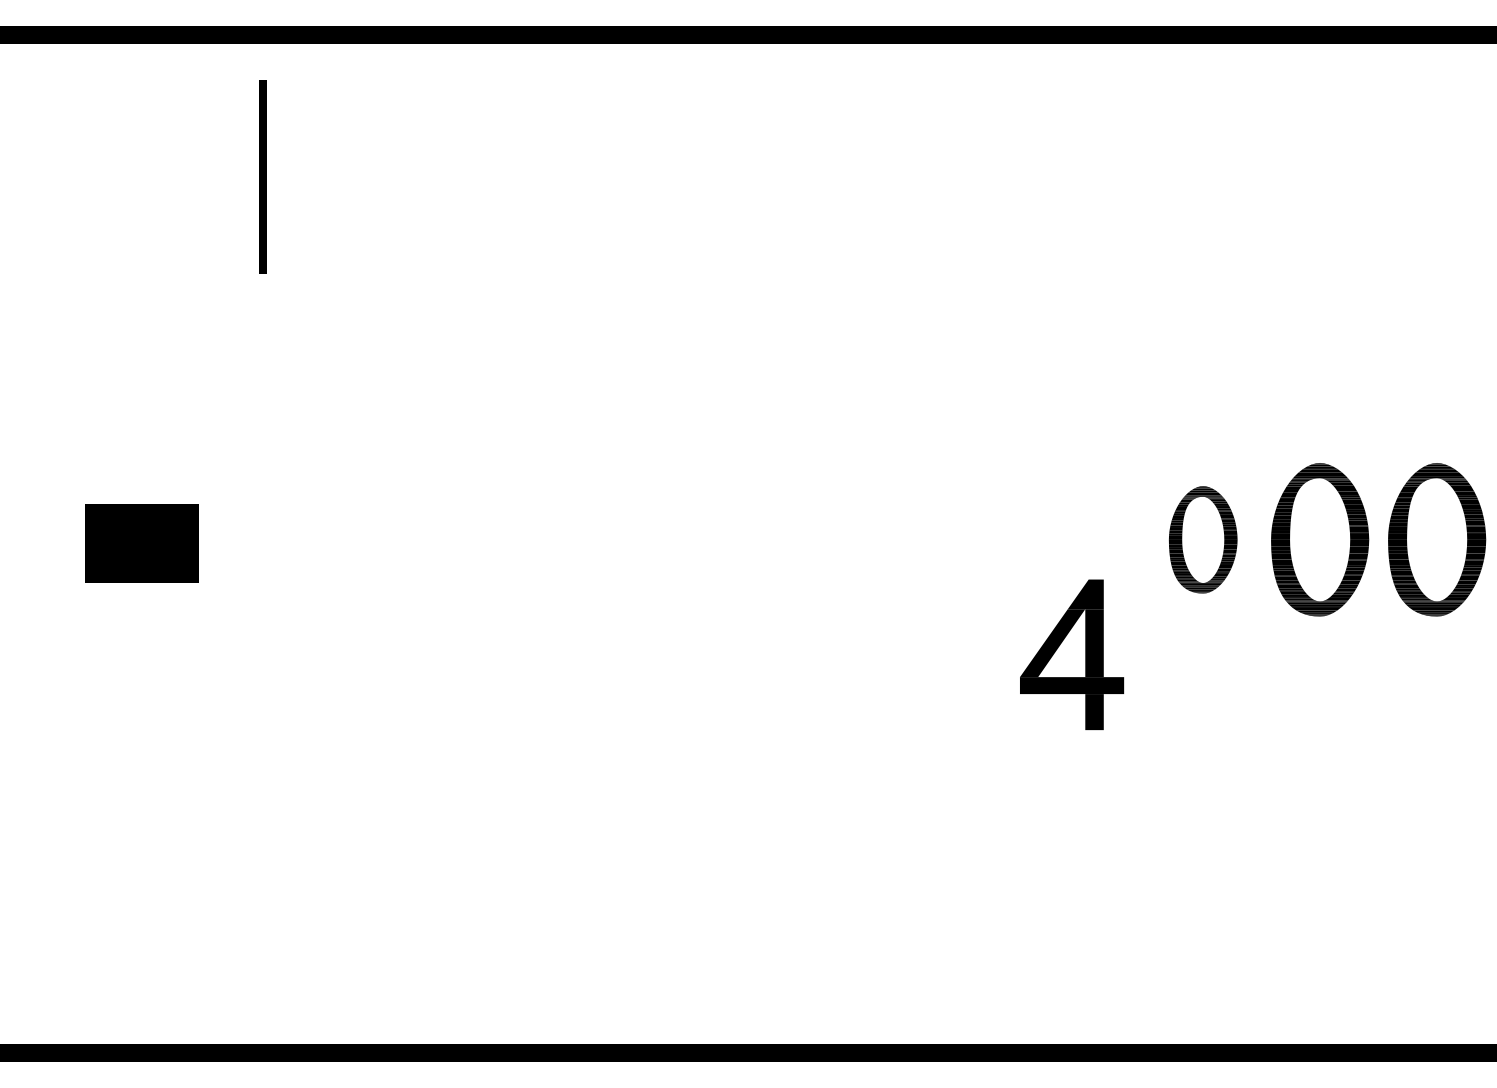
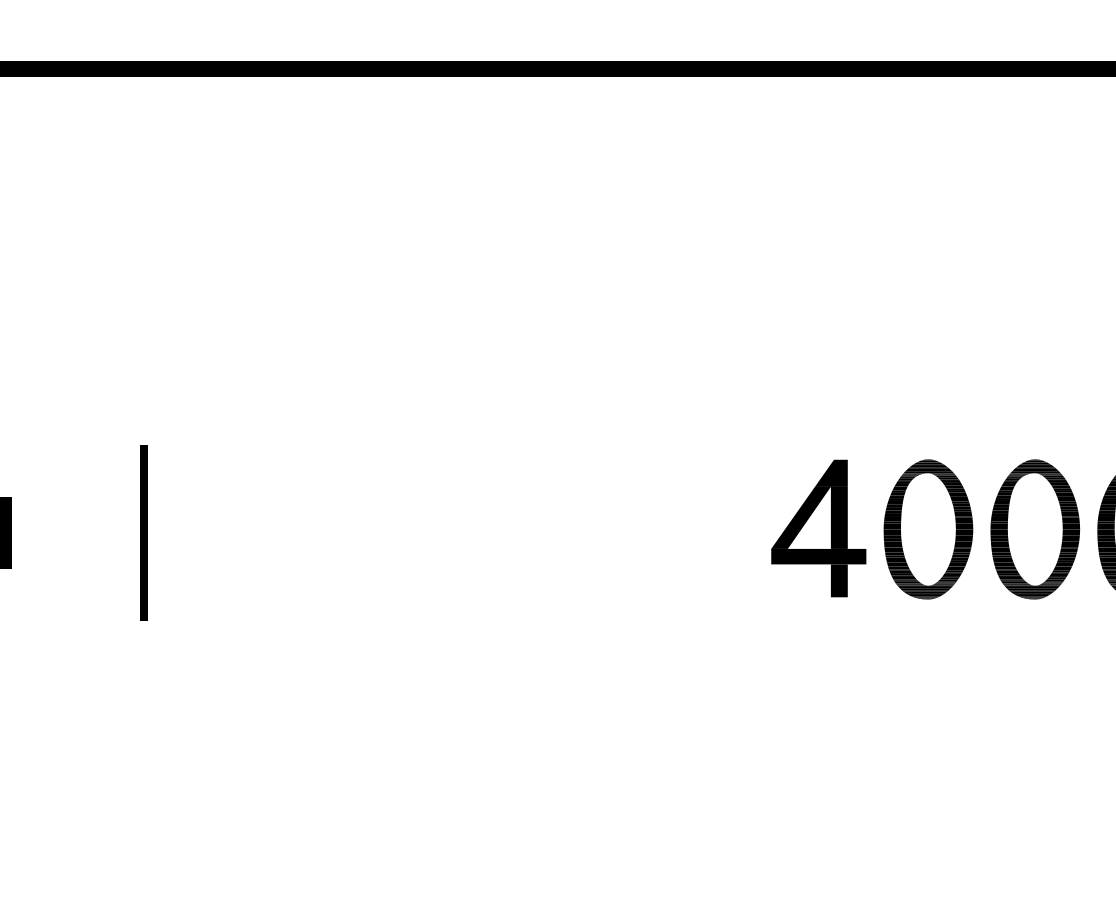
line: (262, 176) -> (143, 532), moved
part: (1203, 539) -> (928, 529), size x1.43
part: (1072, 654) -> (819, 528), moved

